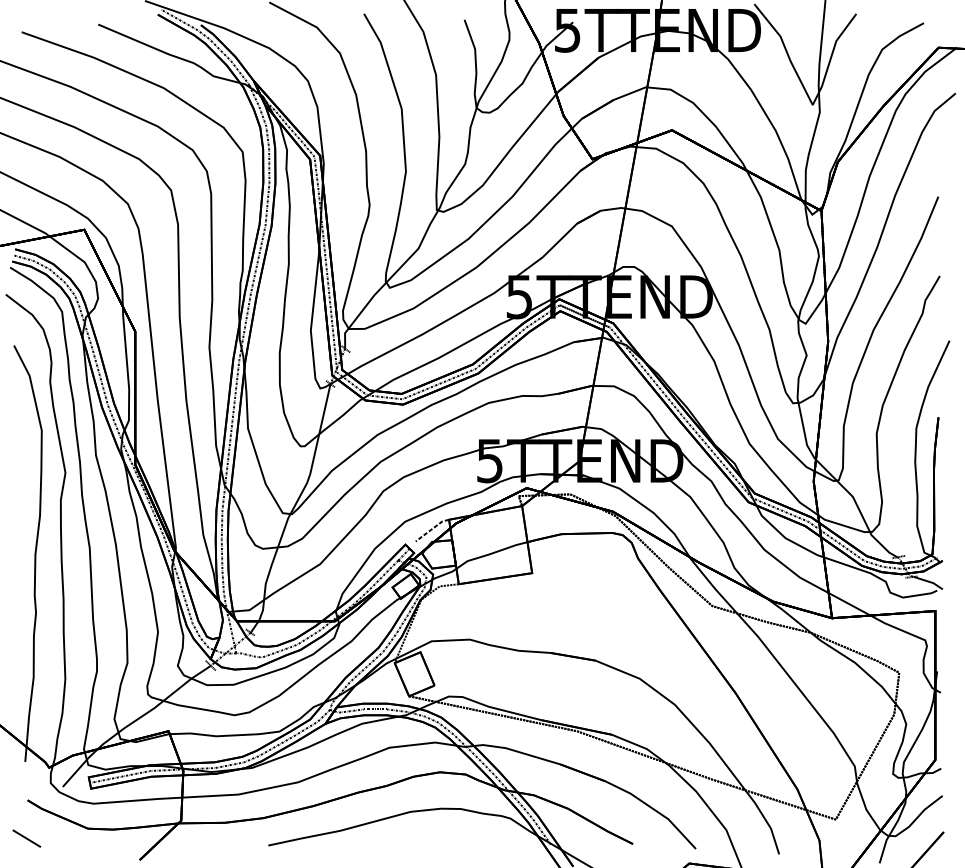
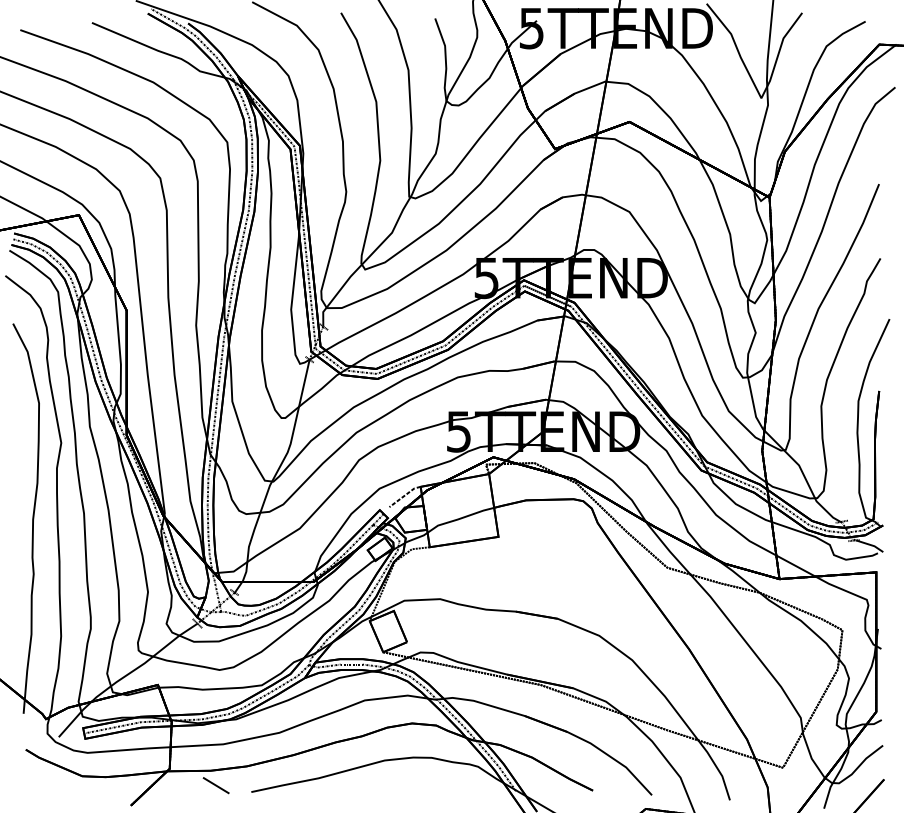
line: (26, 838) -> (215, 785), moved

